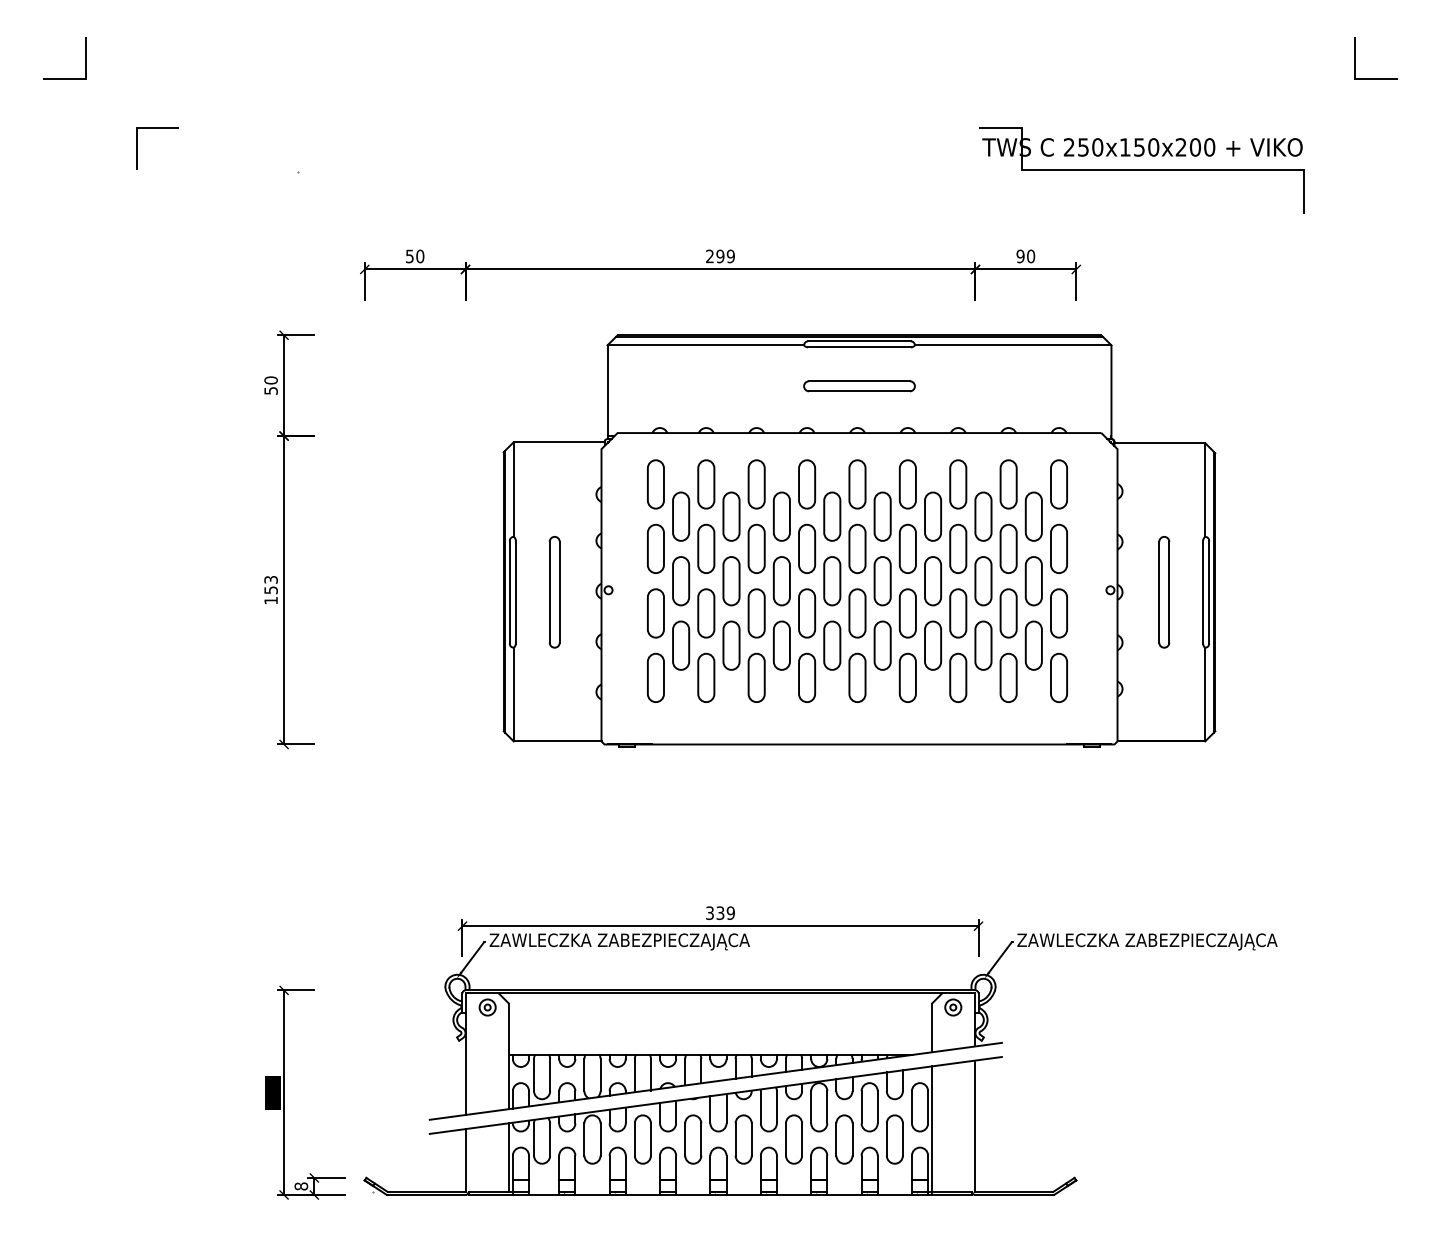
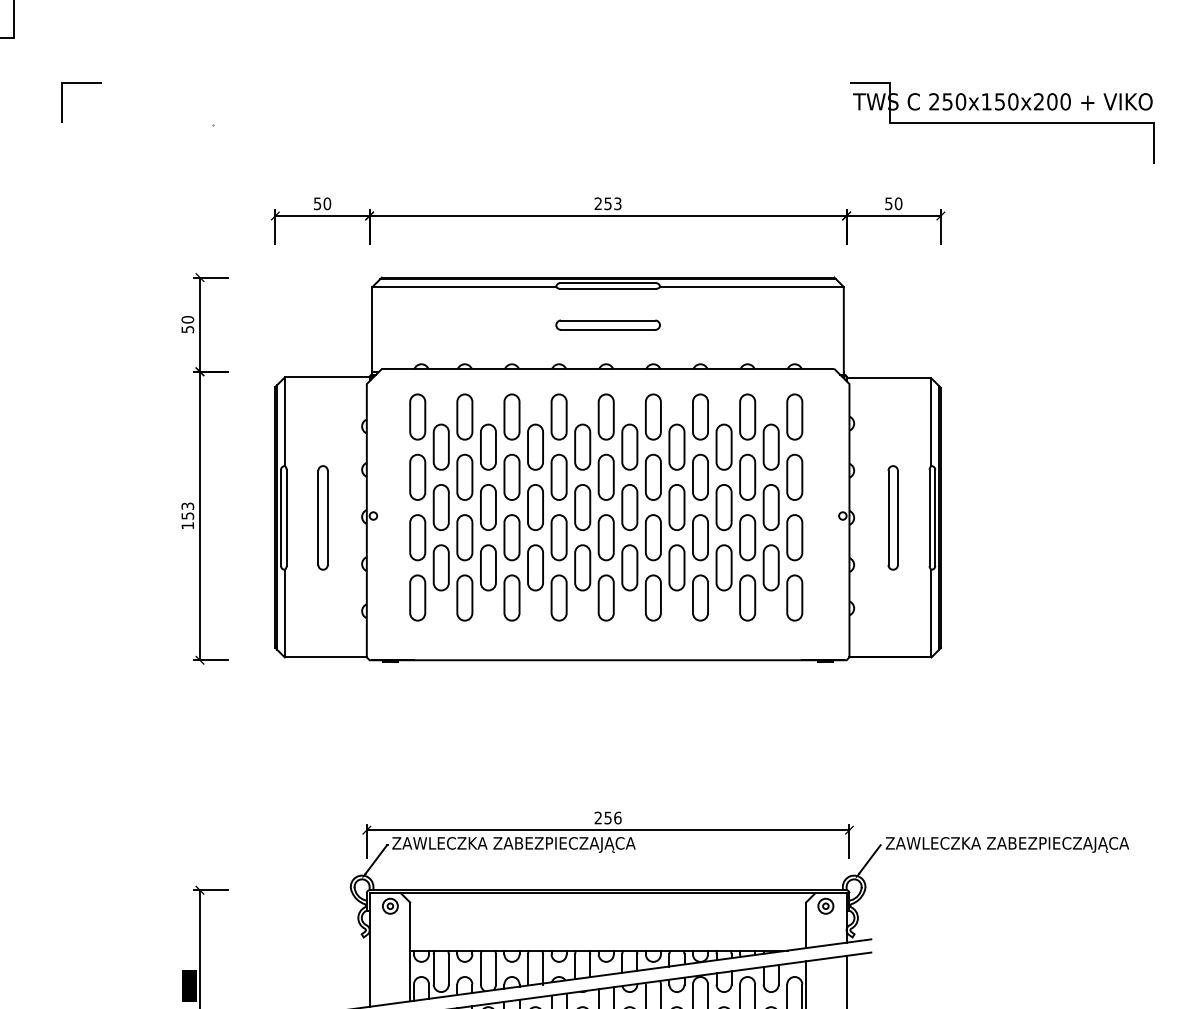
text: (1020, 255) -> (888, 202), 90 -> 50
text: (725, 256) -> (612, 203), 299 -> 253
part: (859, 540) -> (608, 469), moved
text: (720, 912) -> (608, 817), 339 -> 256

